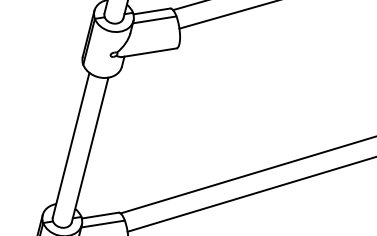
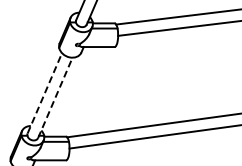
line: (70, 145) -> (44, 93), solid -> dashed
line: (90, 149) -> (55, 97), solid -> dashed

